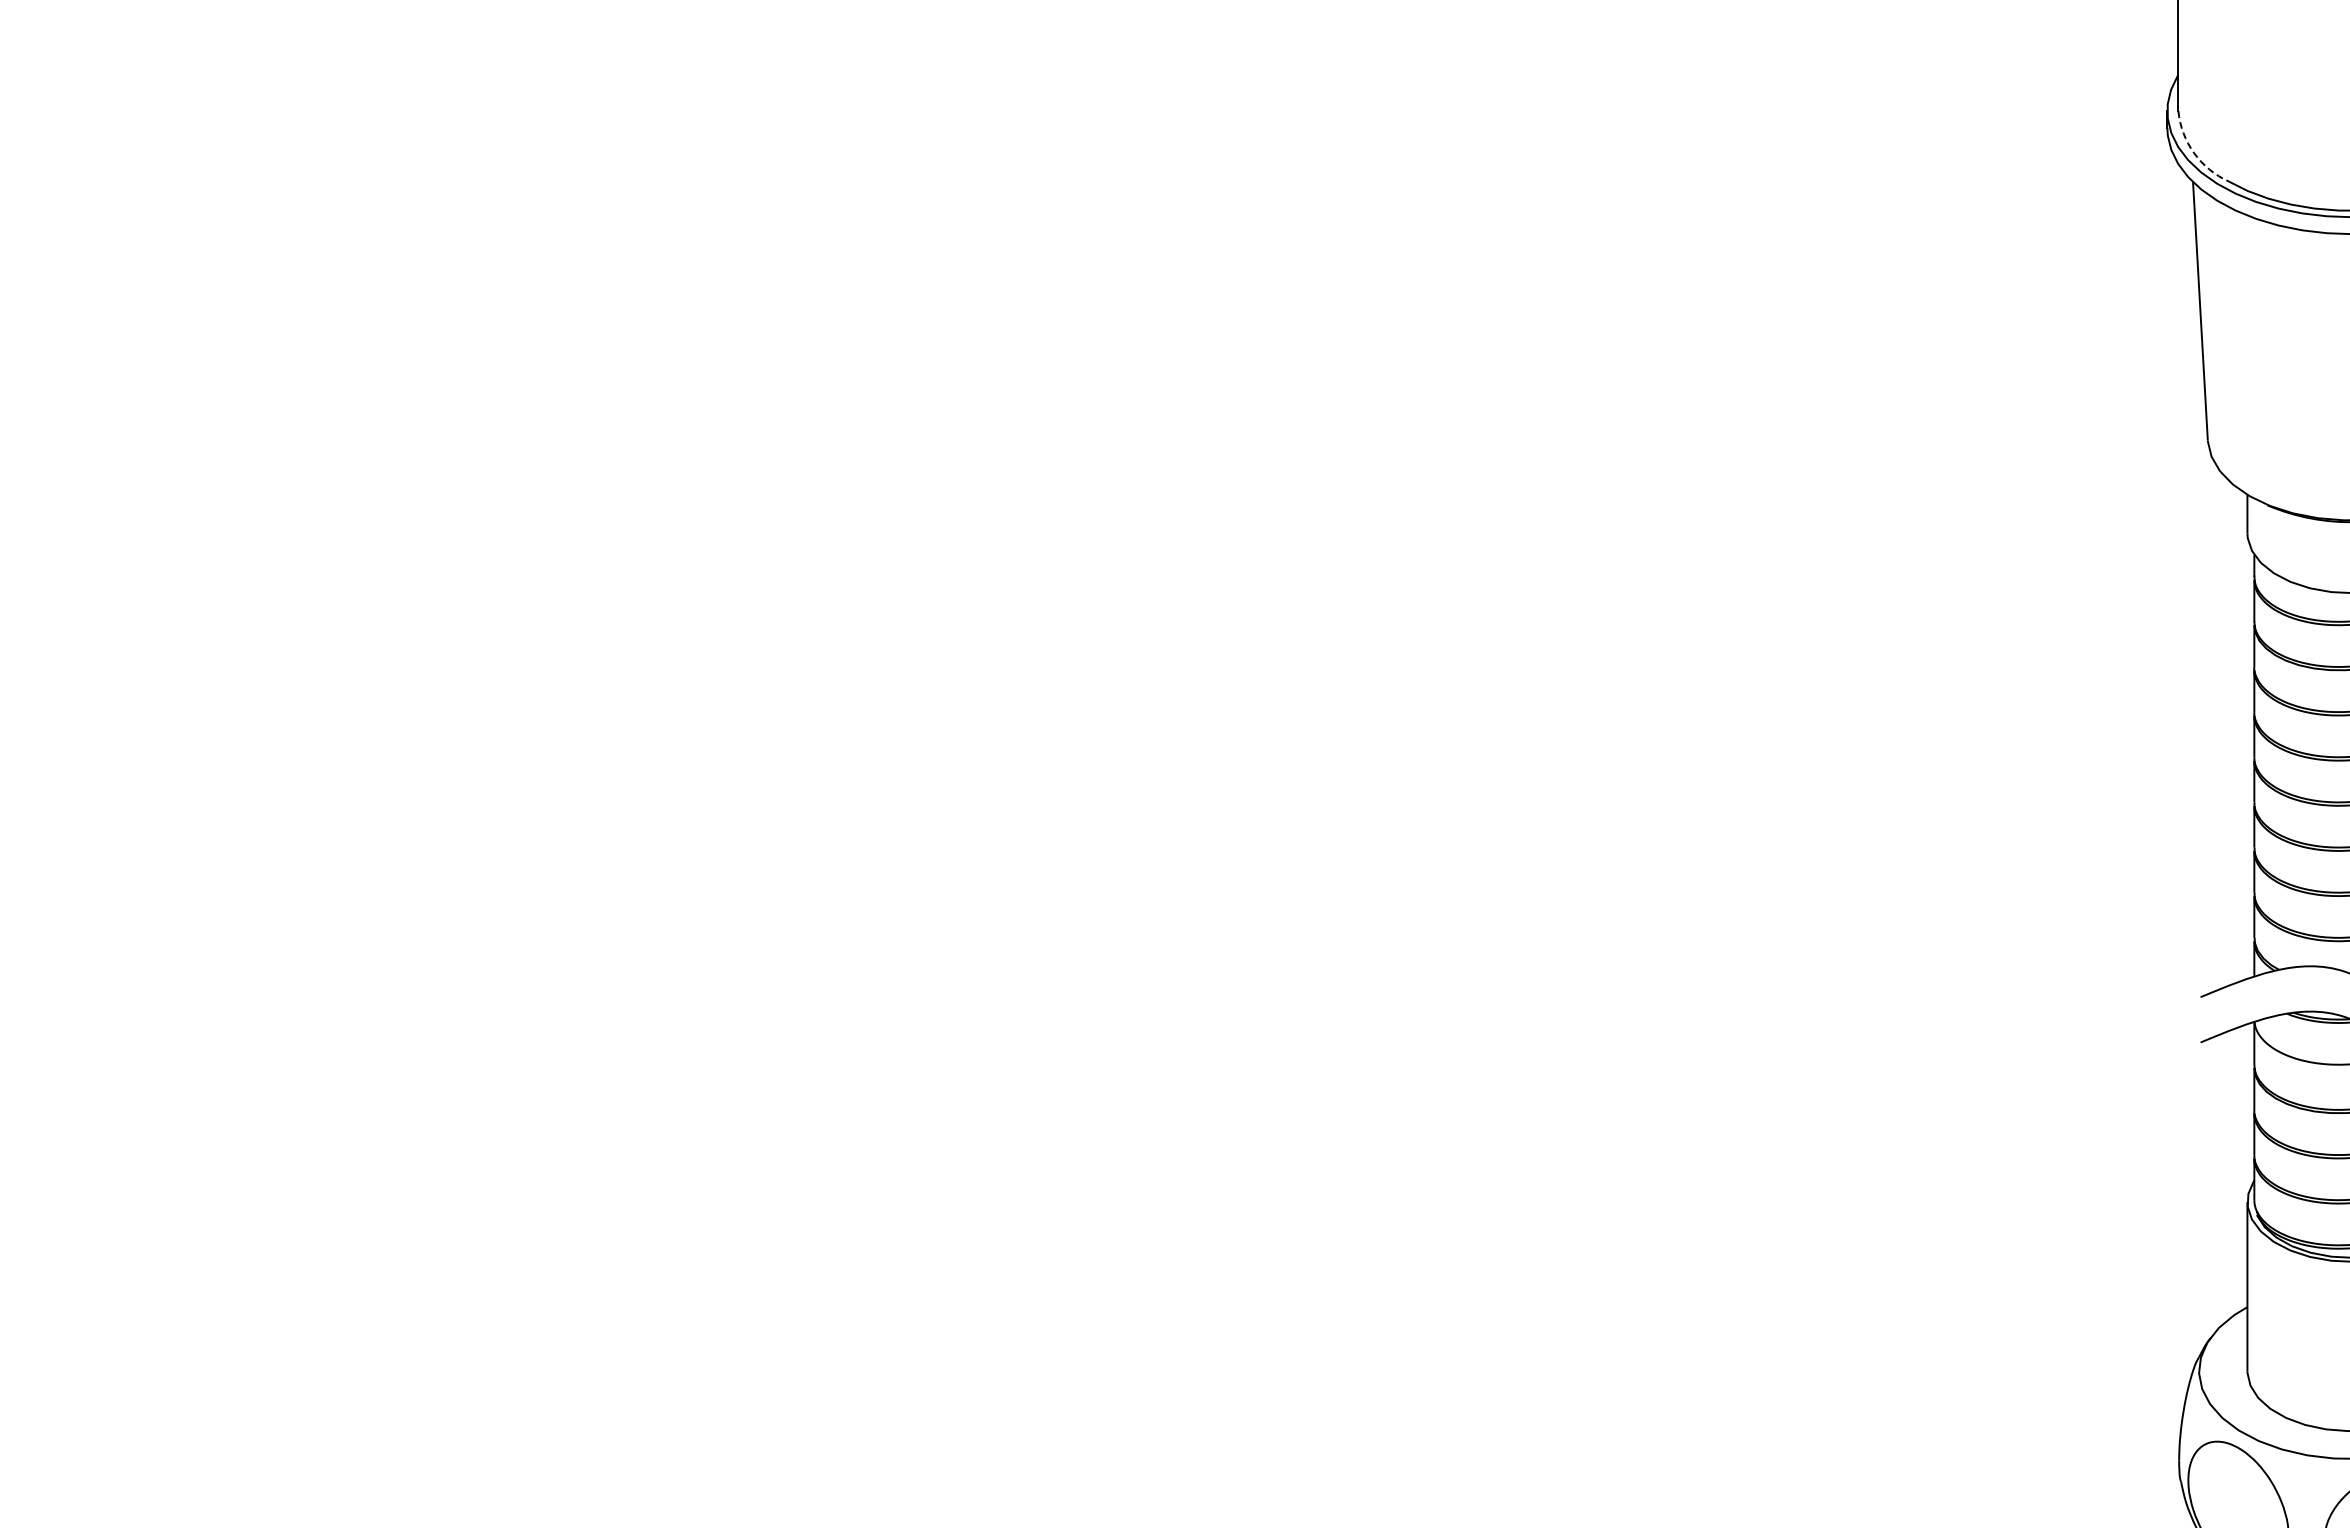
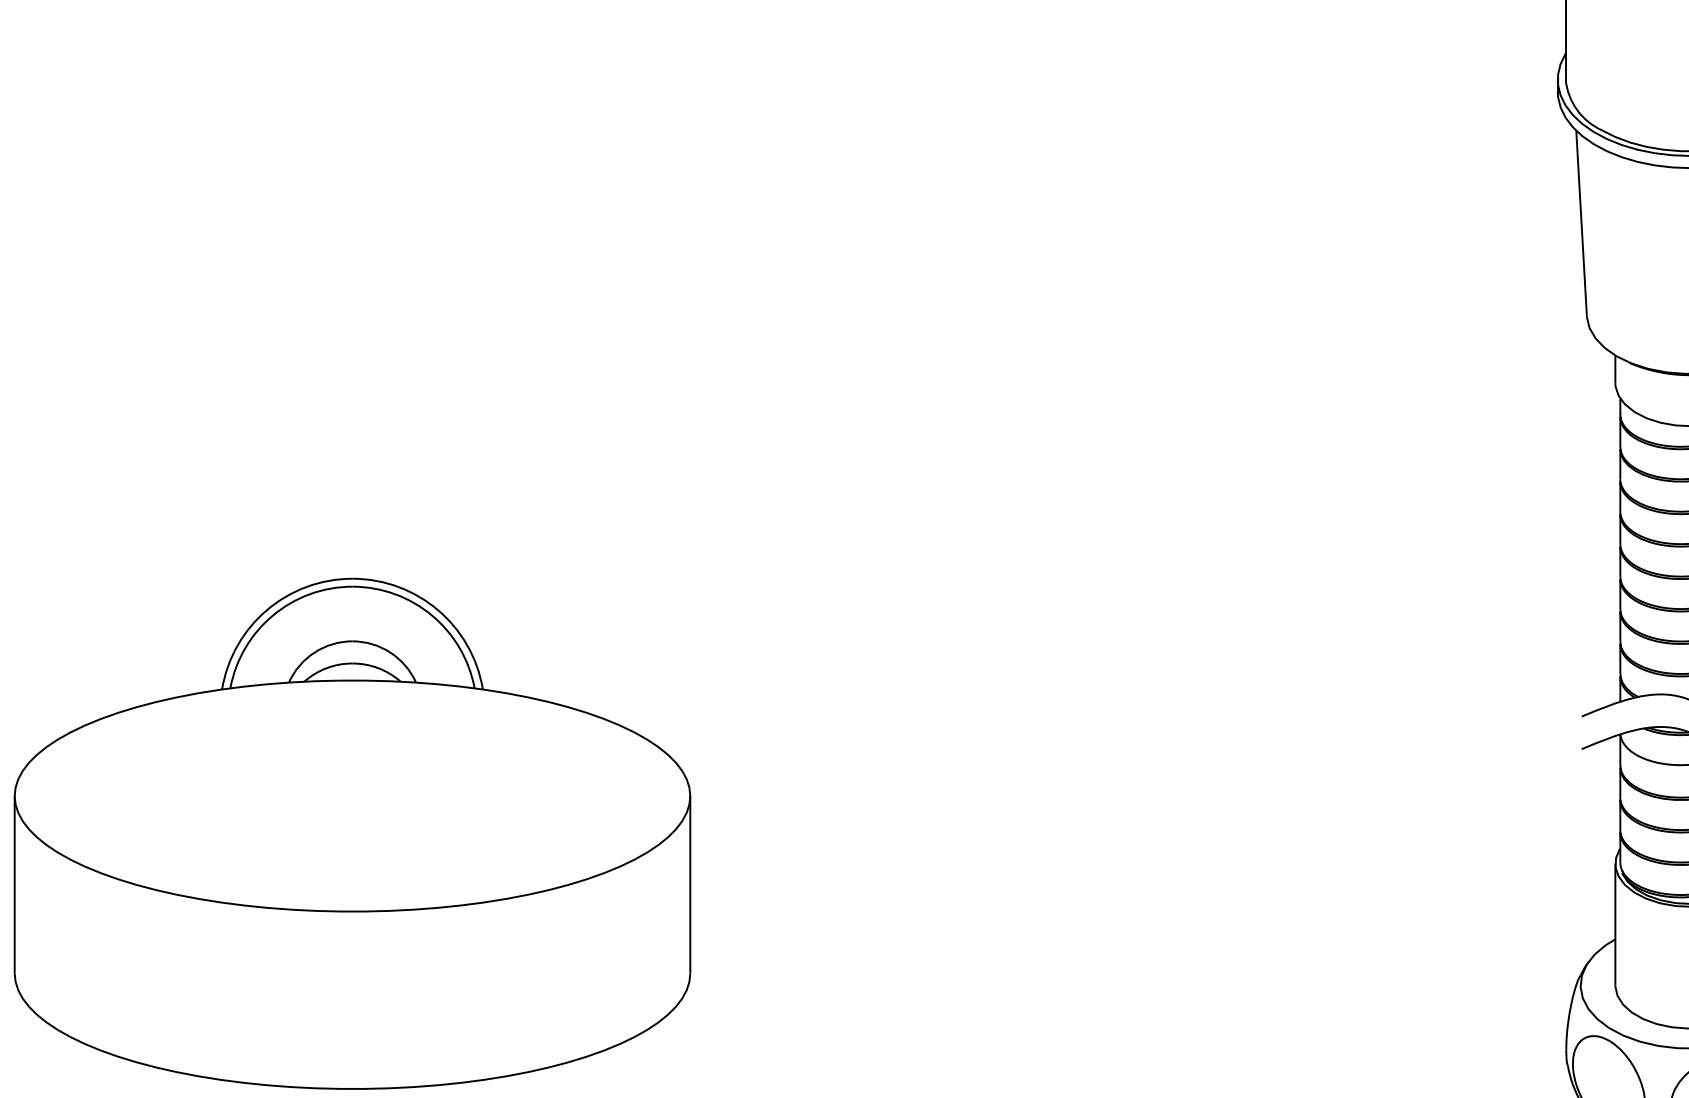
arc: (2194, 153) -> (1577, 110), dashed -> solid
part: (490, 1159) -> (352, 833), added

